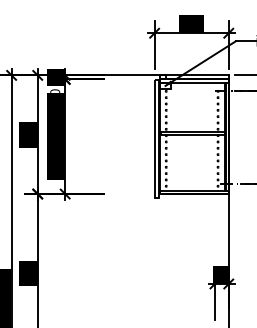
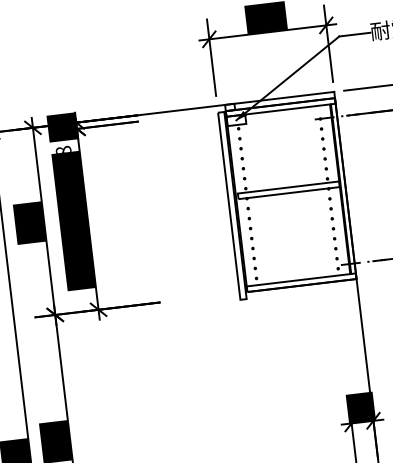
text: (55, 90) -> (63, 148), H=580 -> H=588

